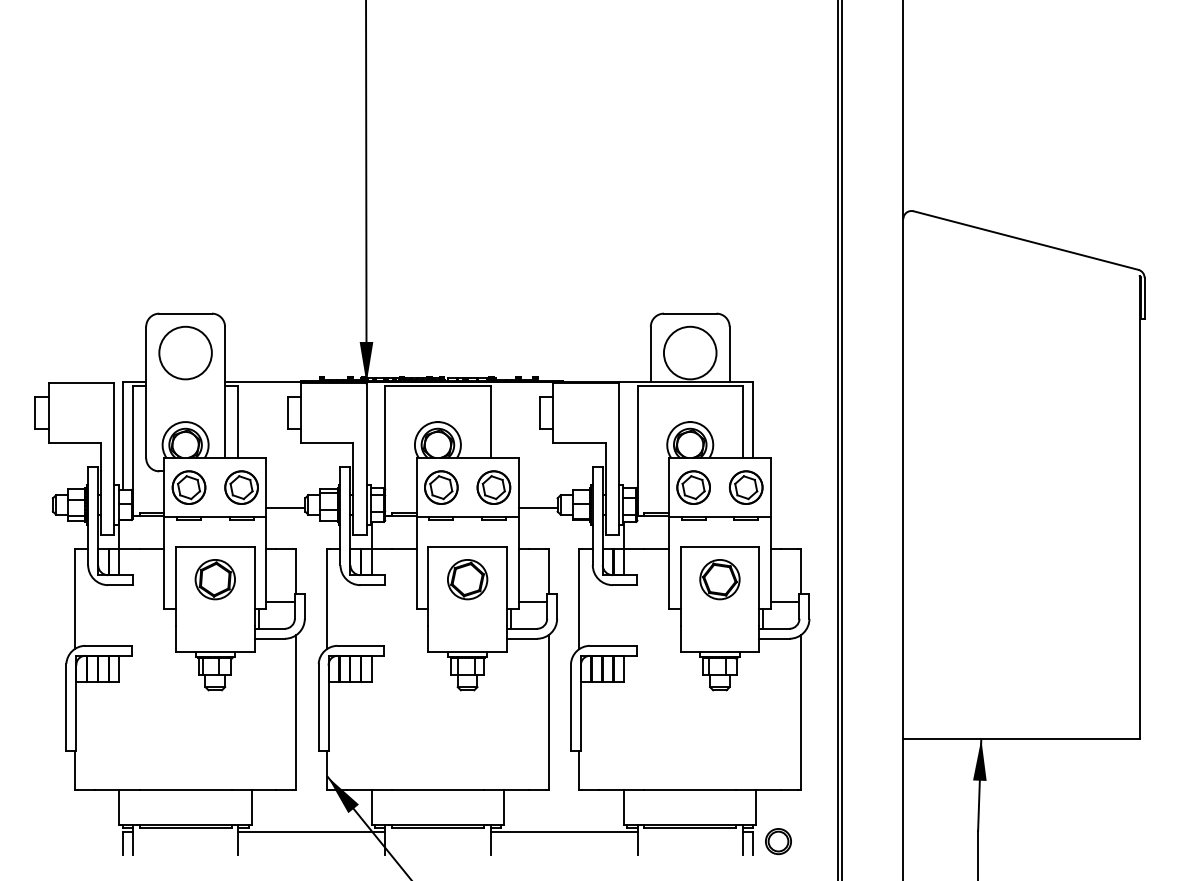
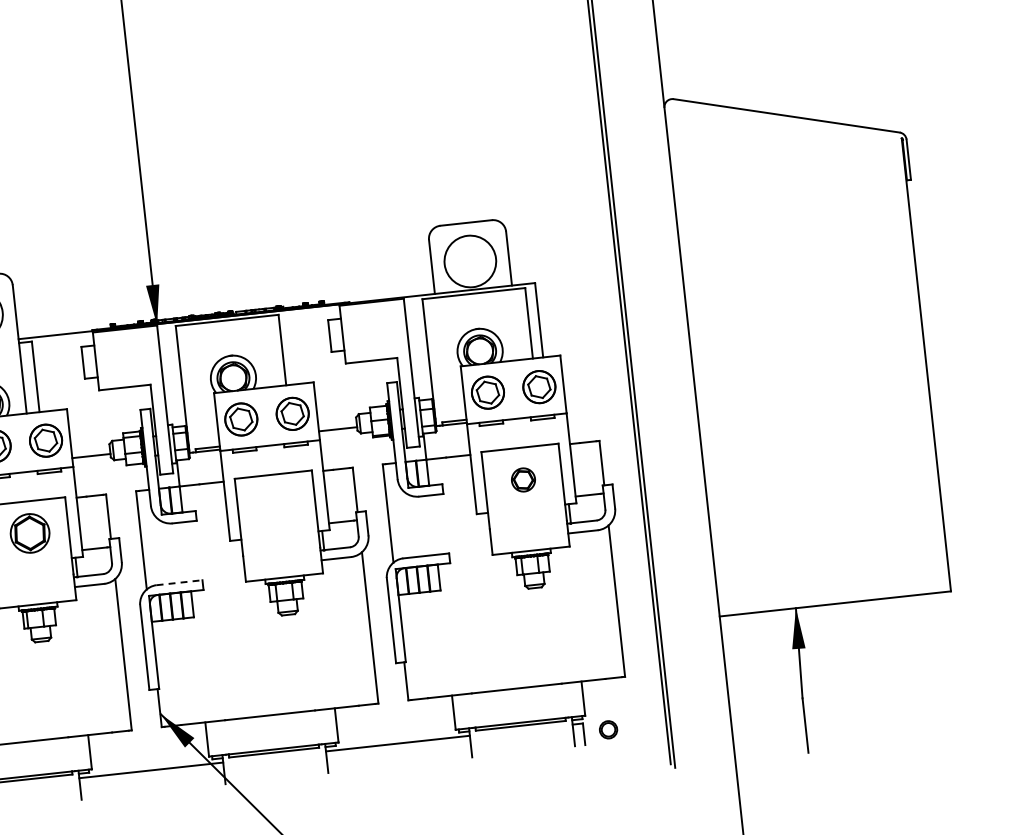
part: (467, 579) -> (276, 506), removed
part: (719, 579) -> (523, 479), size x0.6
line: (361, 645) -> (180, 582), solid -> dashed
part: (778, 841) -> (608, 729), size x0.7

